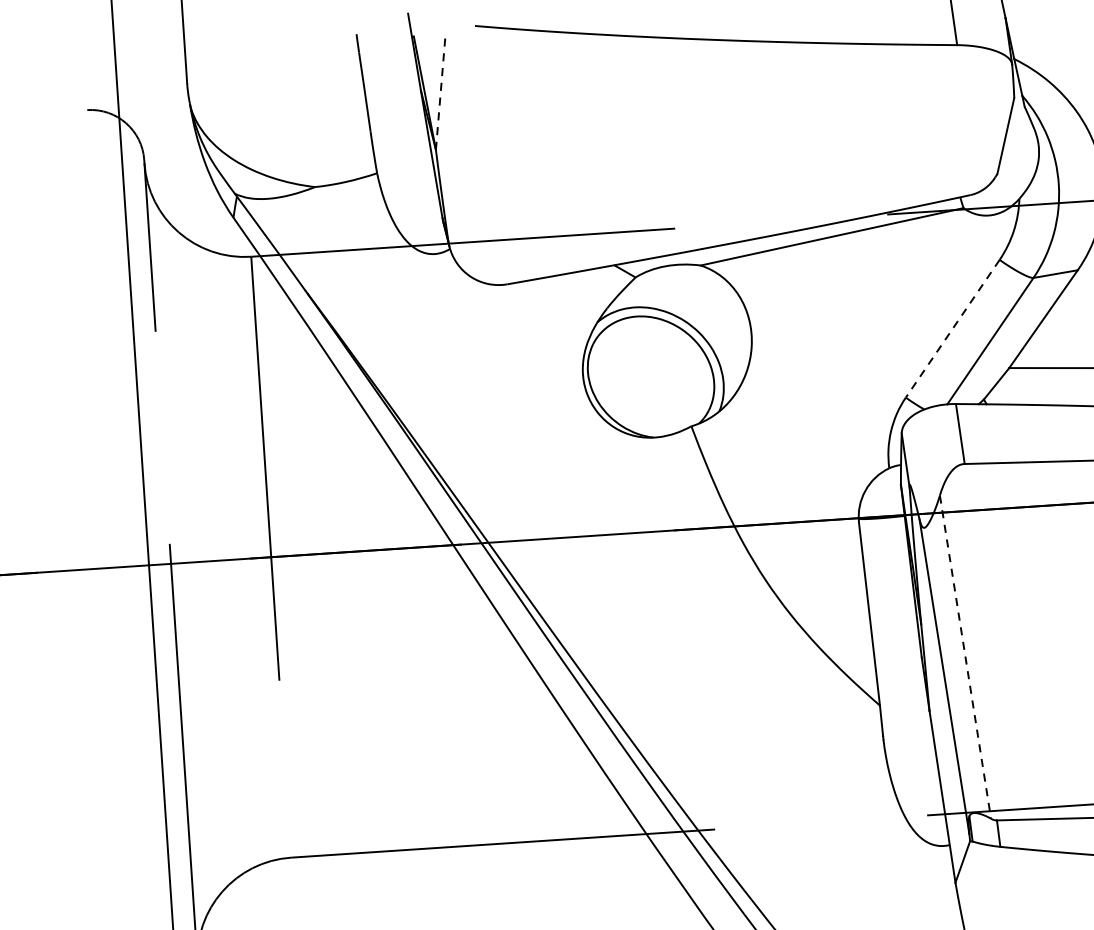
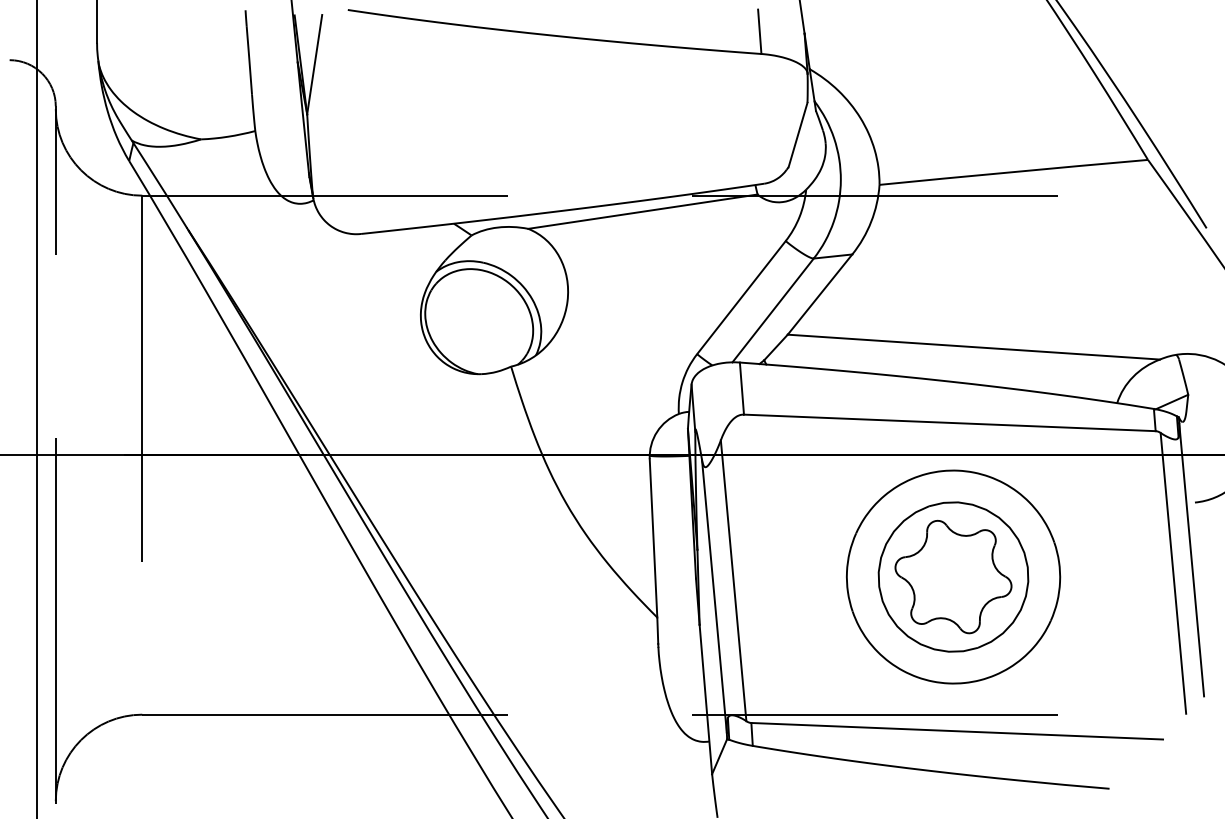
line: (440, 91) -> (314, 64), dashed -> solid
line: (952, 328) -> (741, 297), dashed -> solid
line: (965, 656) -> (733, 580), dashed -> solid

